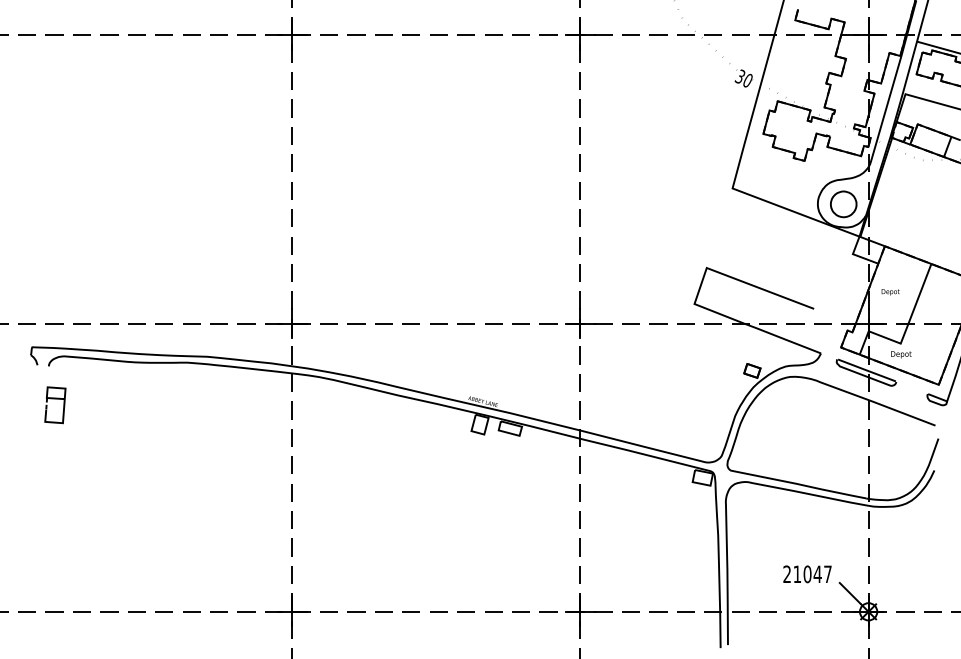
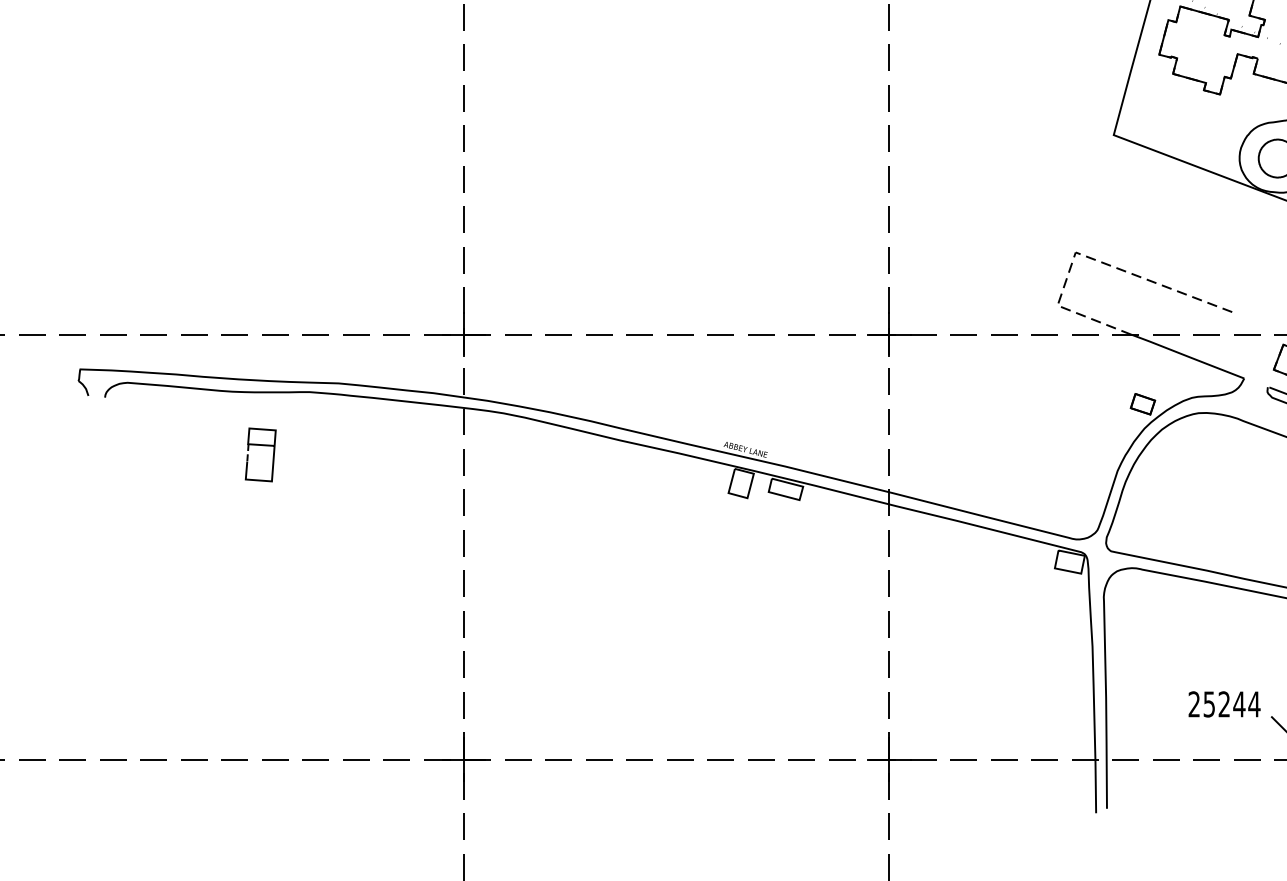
line: (716, 271) -> (1090, 257), solid -> dashed
part: (55, 405) -> (260, 455), moved
text: (812, 574) -> (1231, 704), 21047 -> 25244

